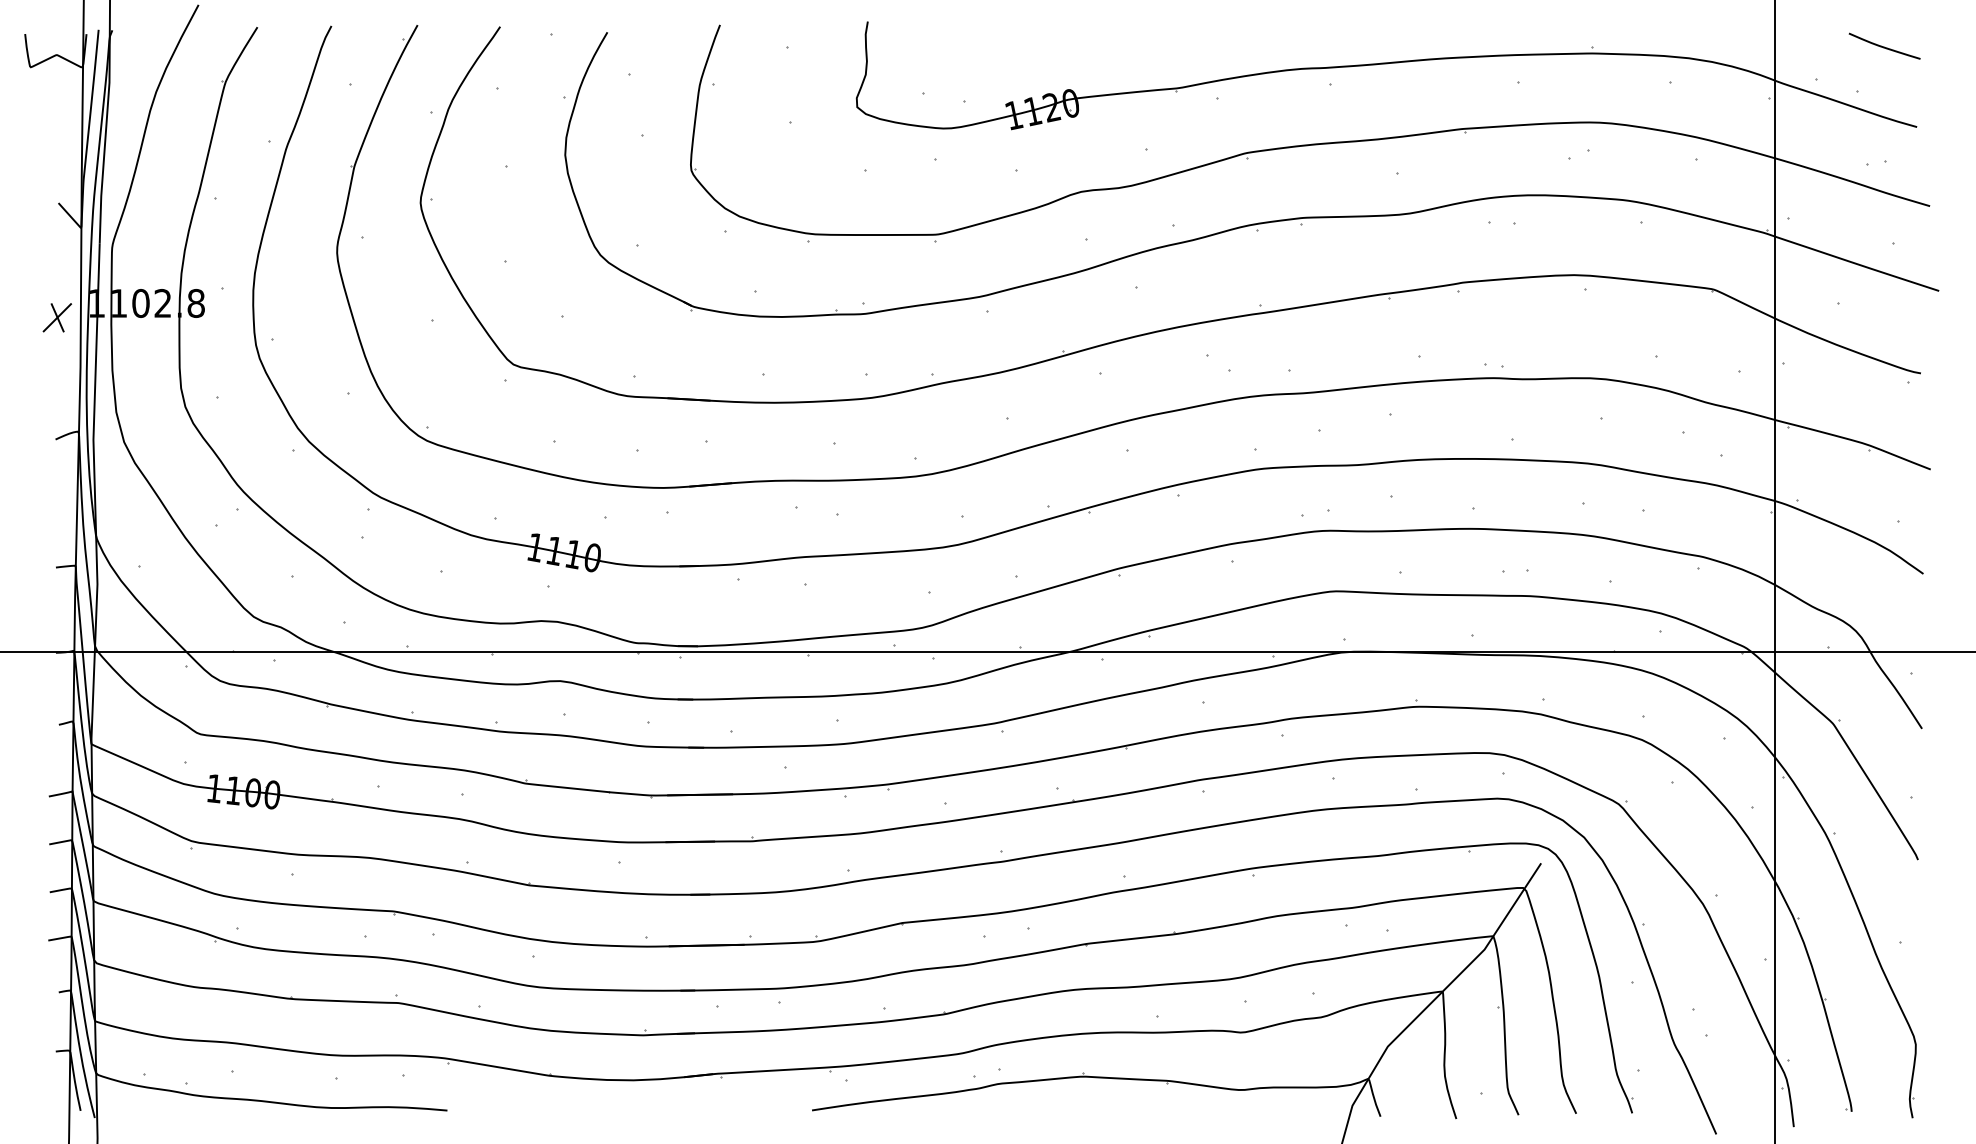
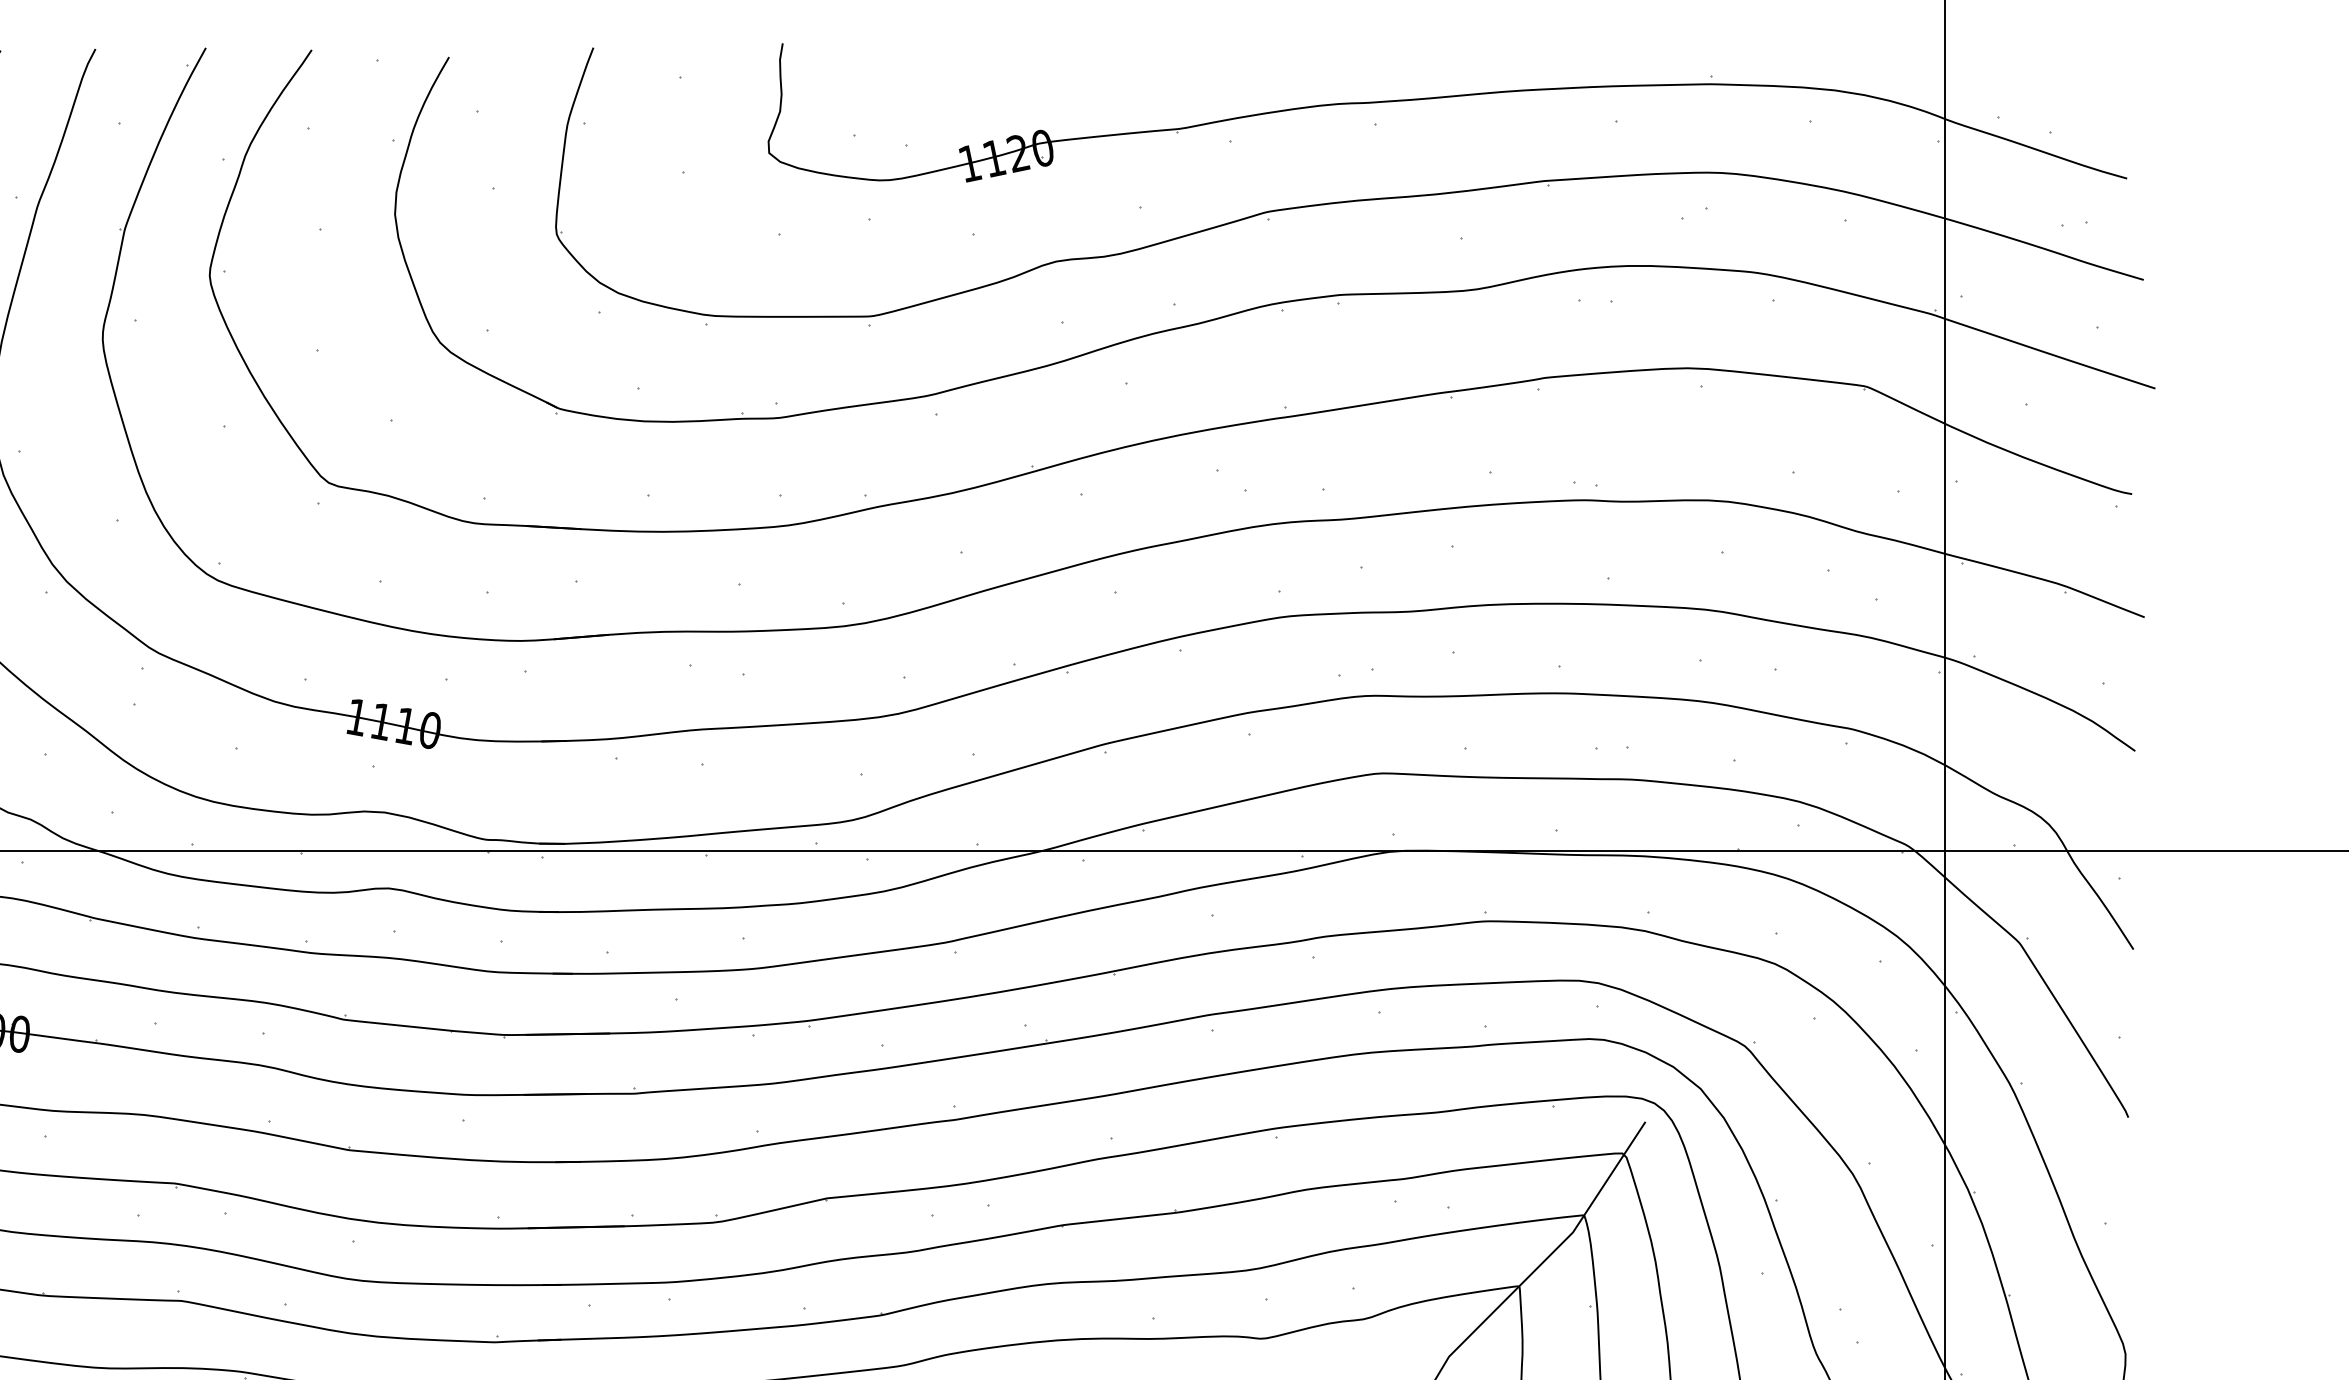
curve: (1884, 46) -> (2085, 75), removed

